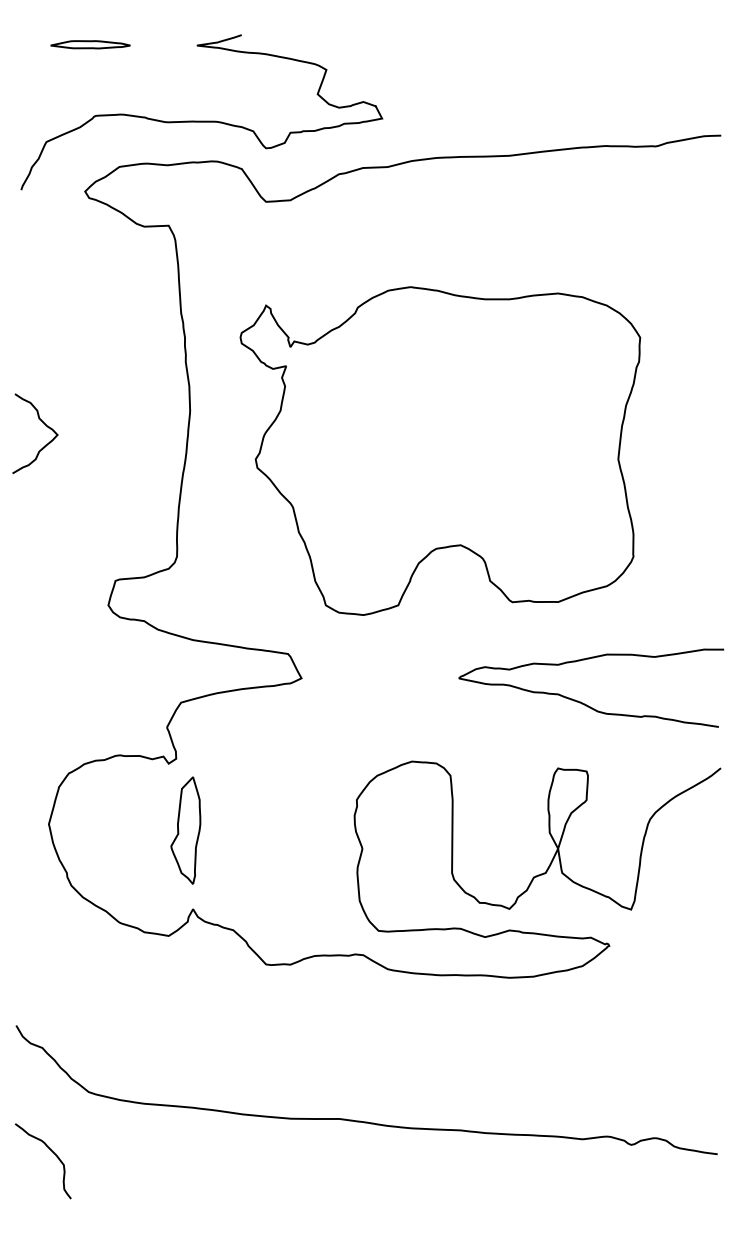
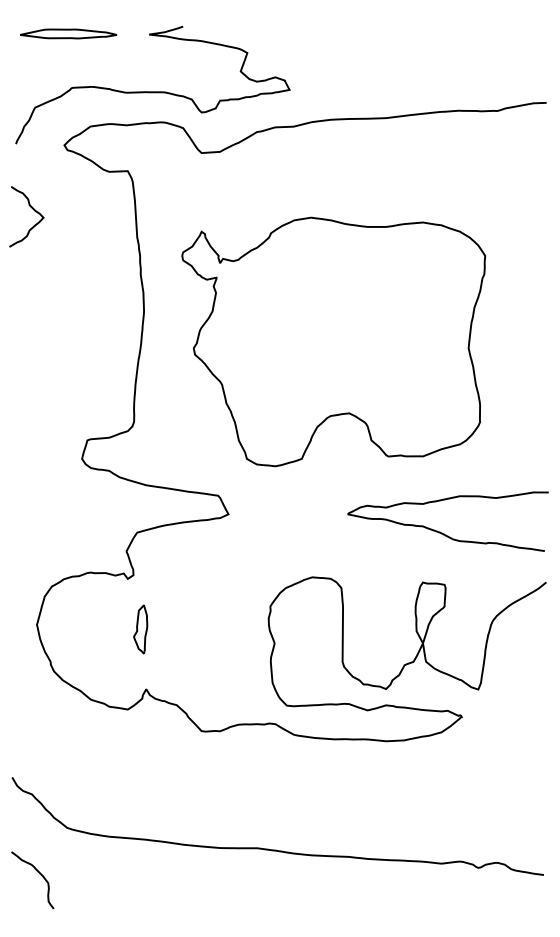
part: (90, 44) -> (68, 33), size x1.6
curve: (42, 424) -> (32, 209), moved
part: (185, 830) -> (140, 629), size x0.6

